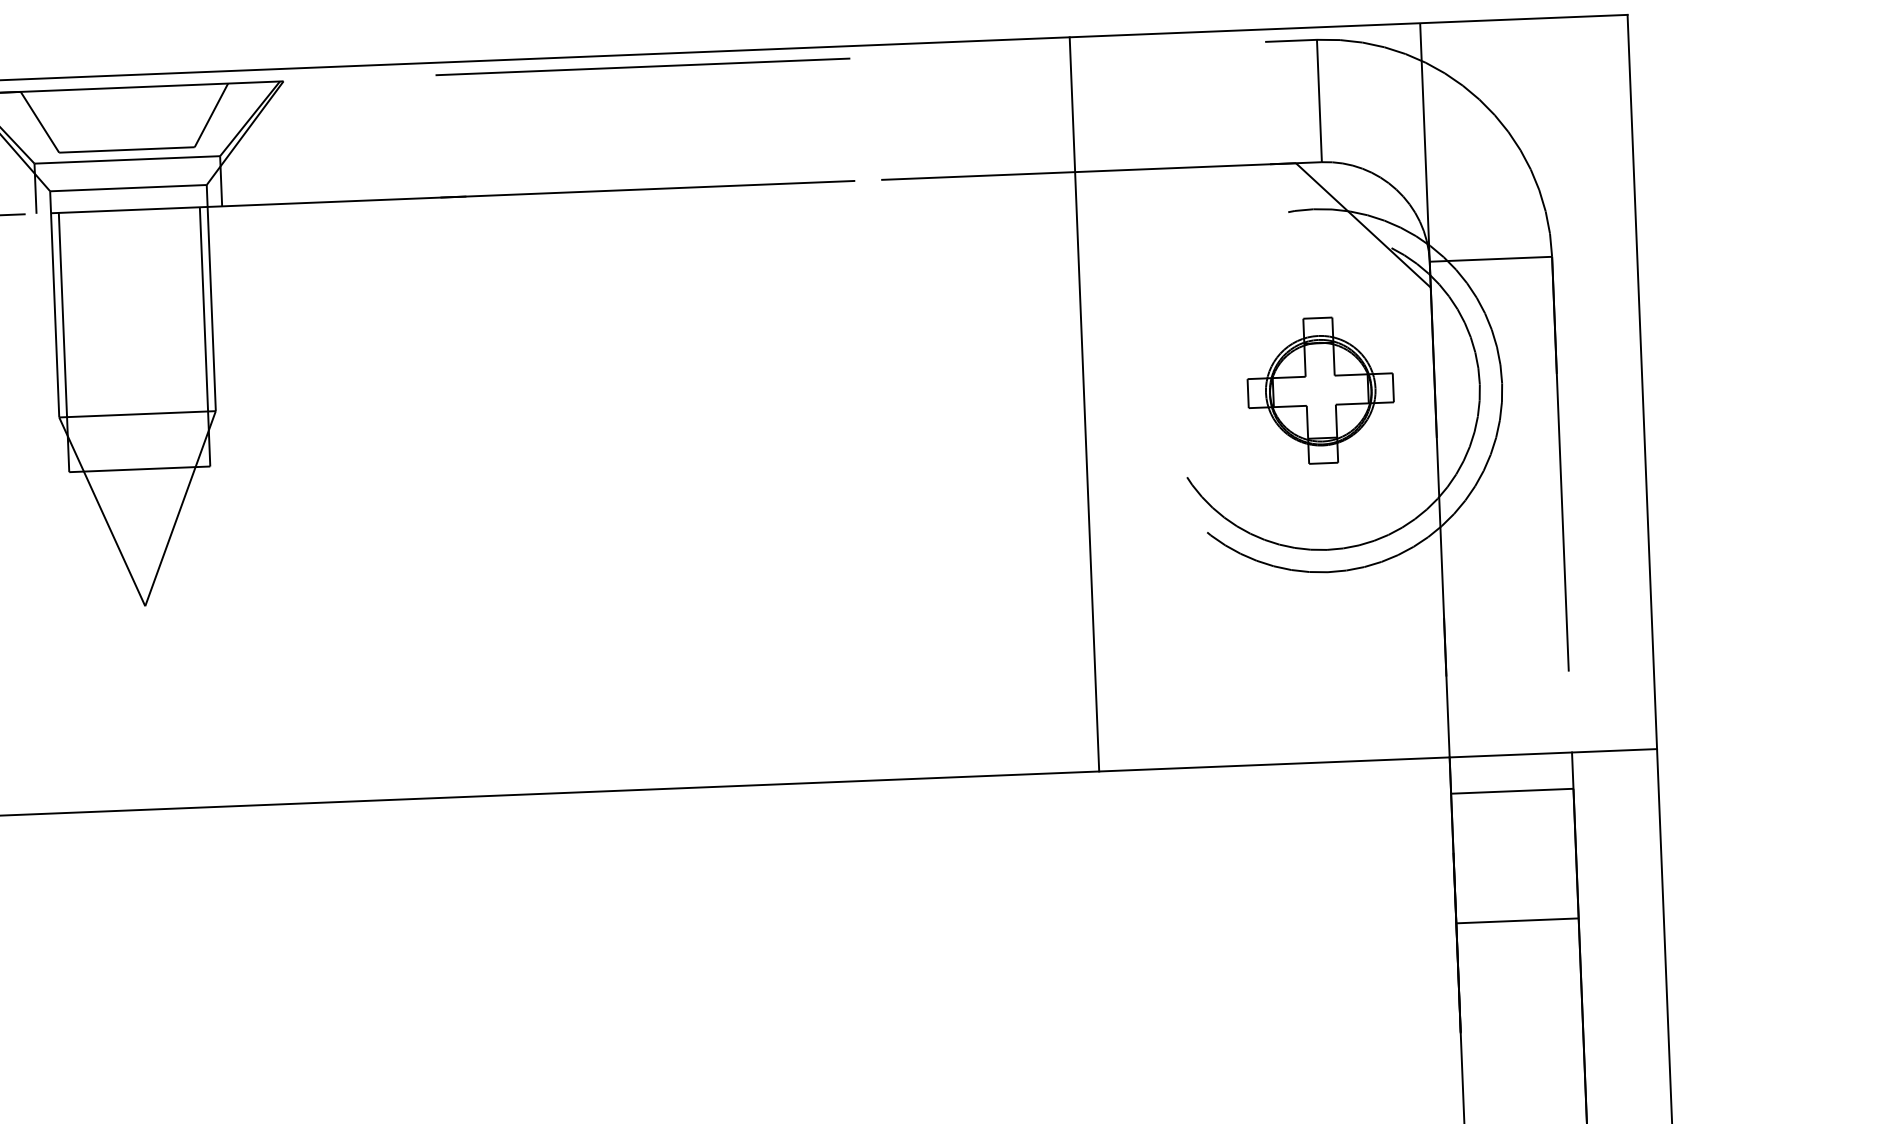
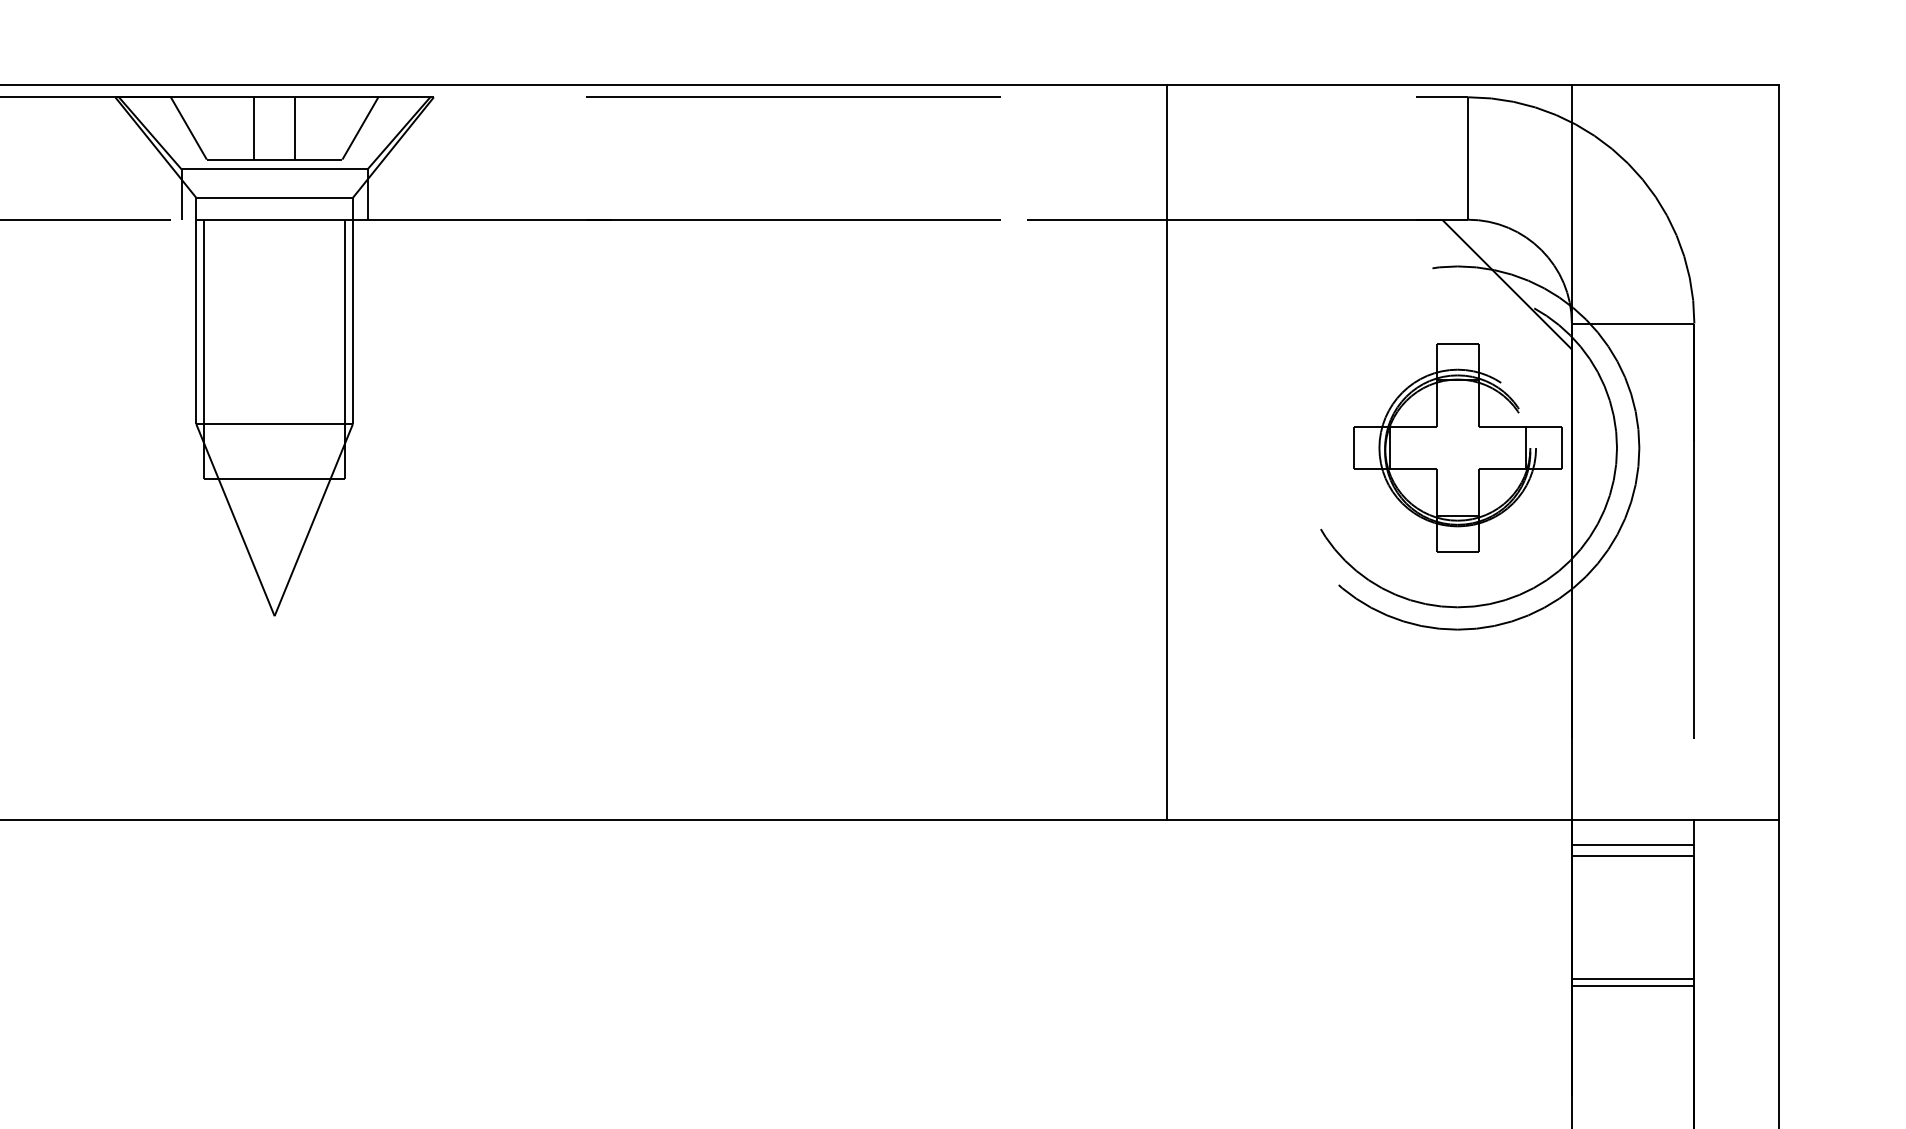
line: (146, 118) -> (295, 128), added
line: (104, 119) -> (253, 128), added
part: (1320, 390) -> (1457, 447), size x1.43
line: (1084, 403) -> (1167, 451), moved
line: (1511, 779) -> (1632, 844), added
line: (1516, 914) -> (1632, 979), added

